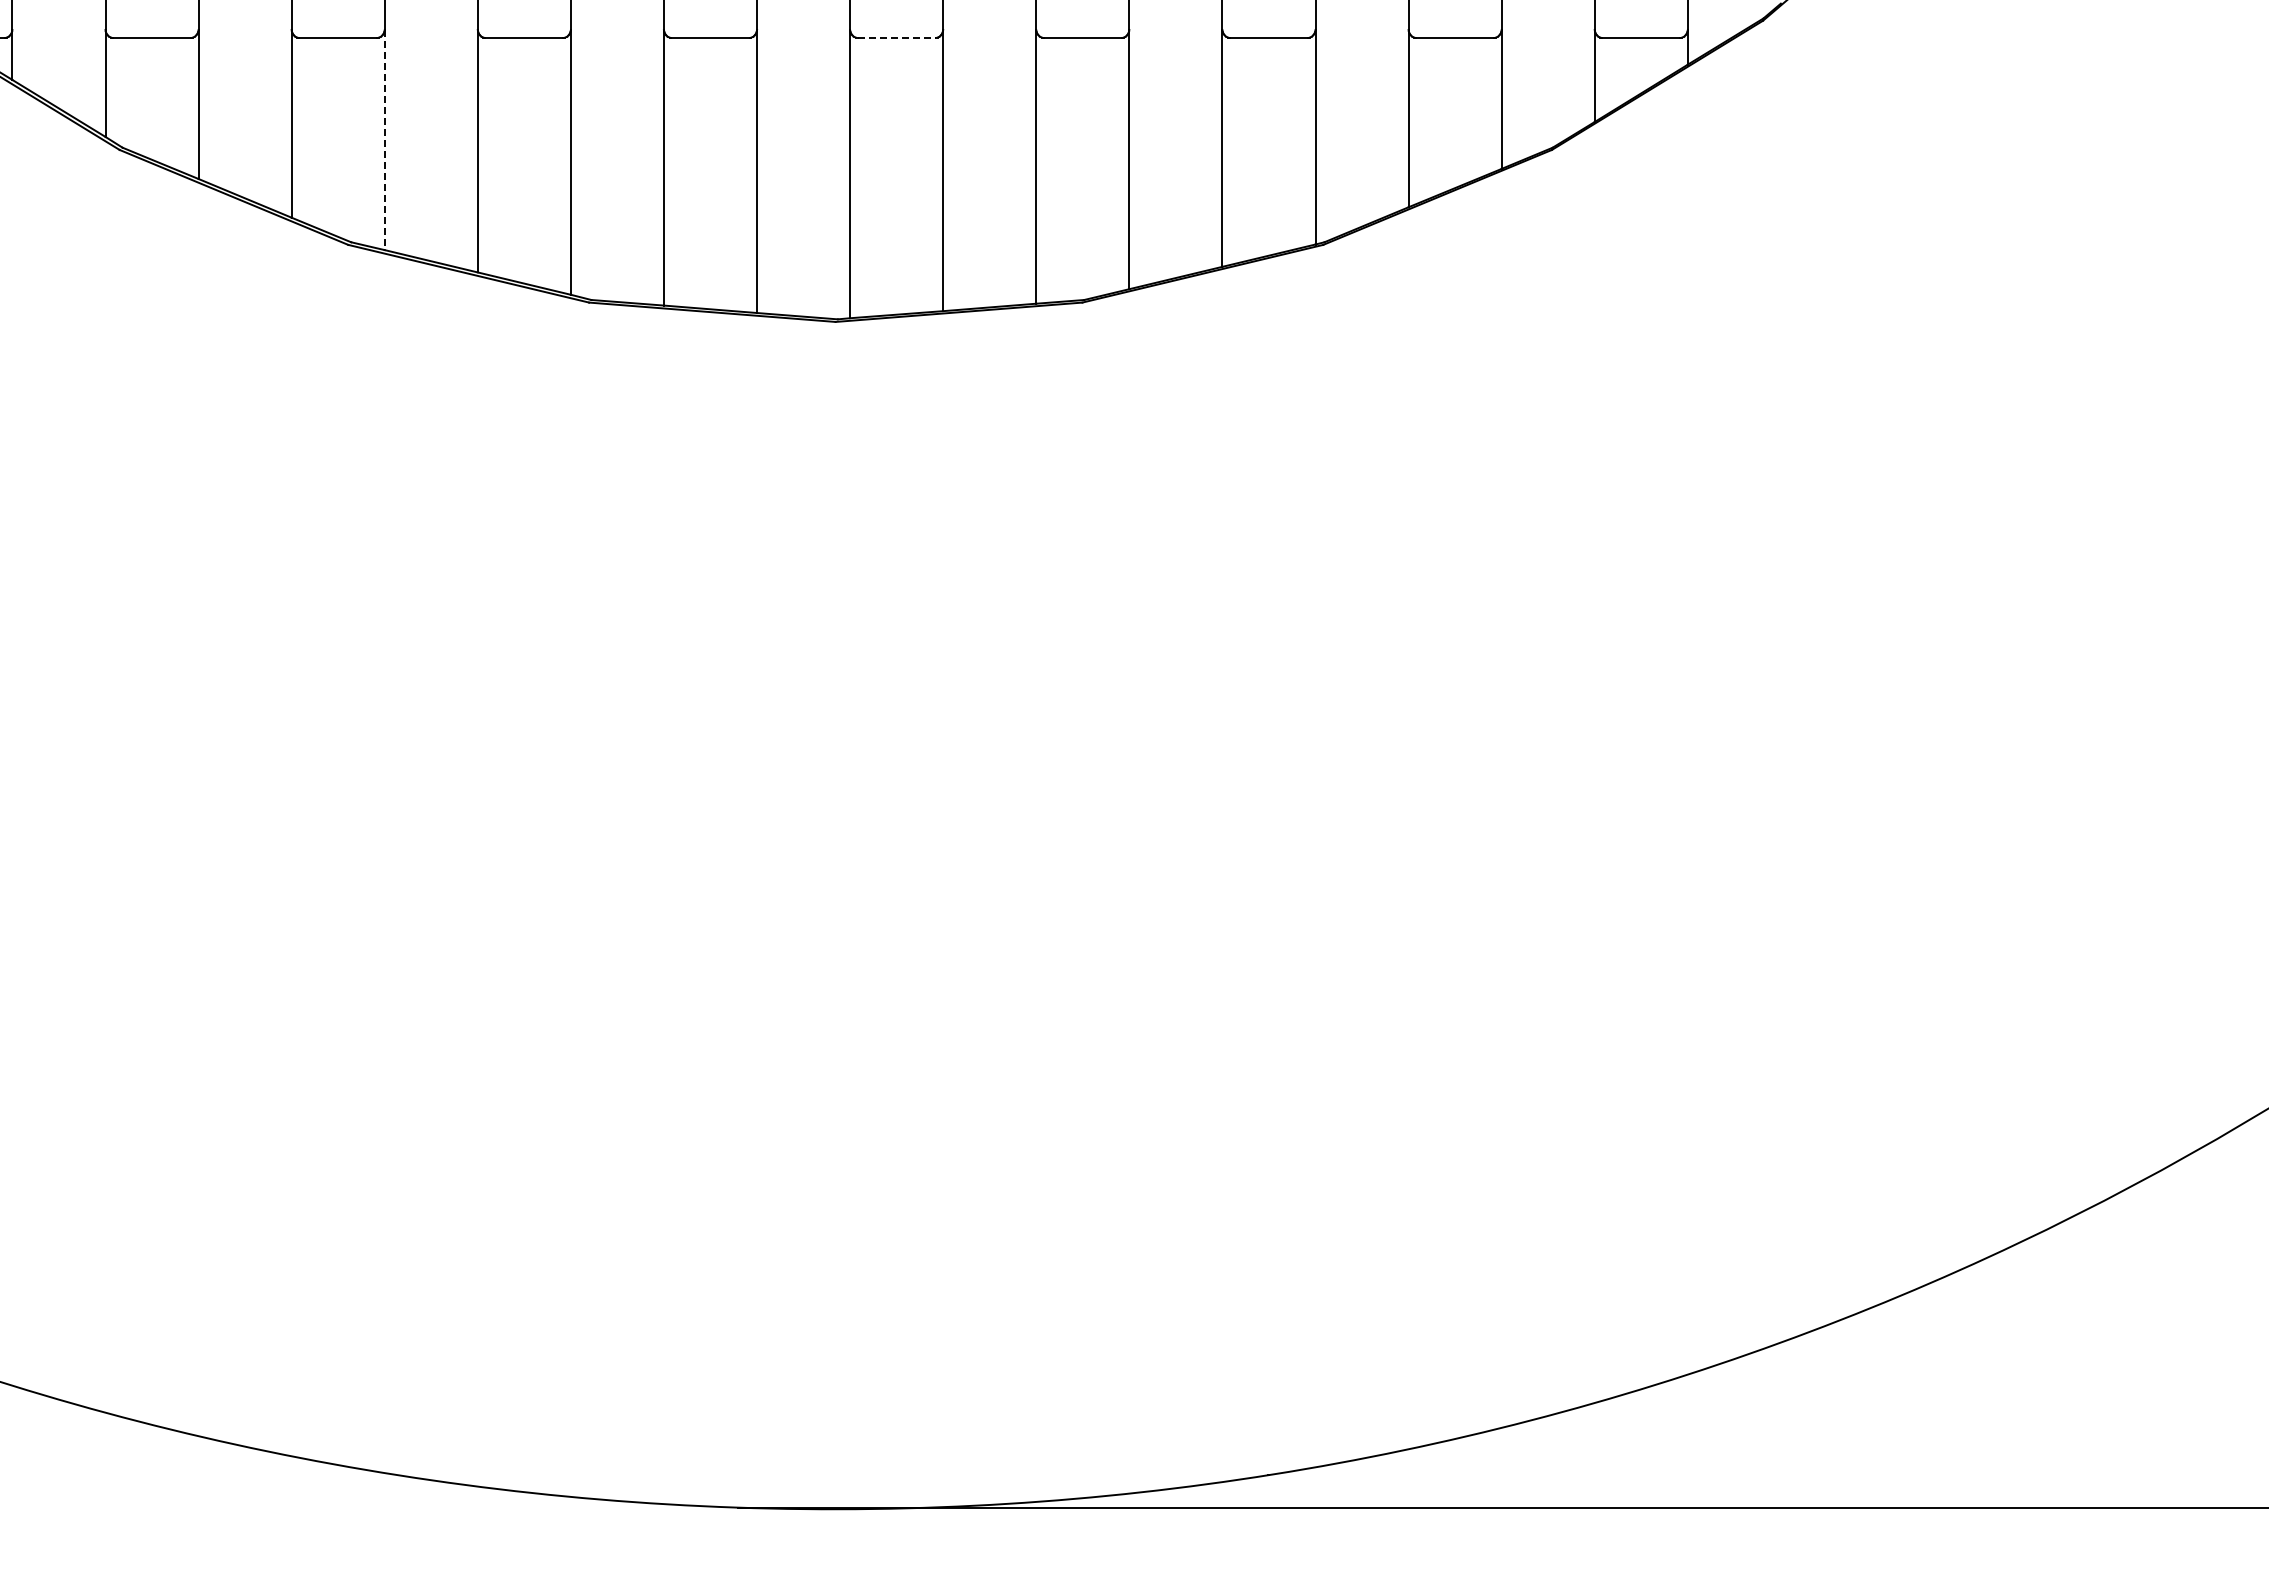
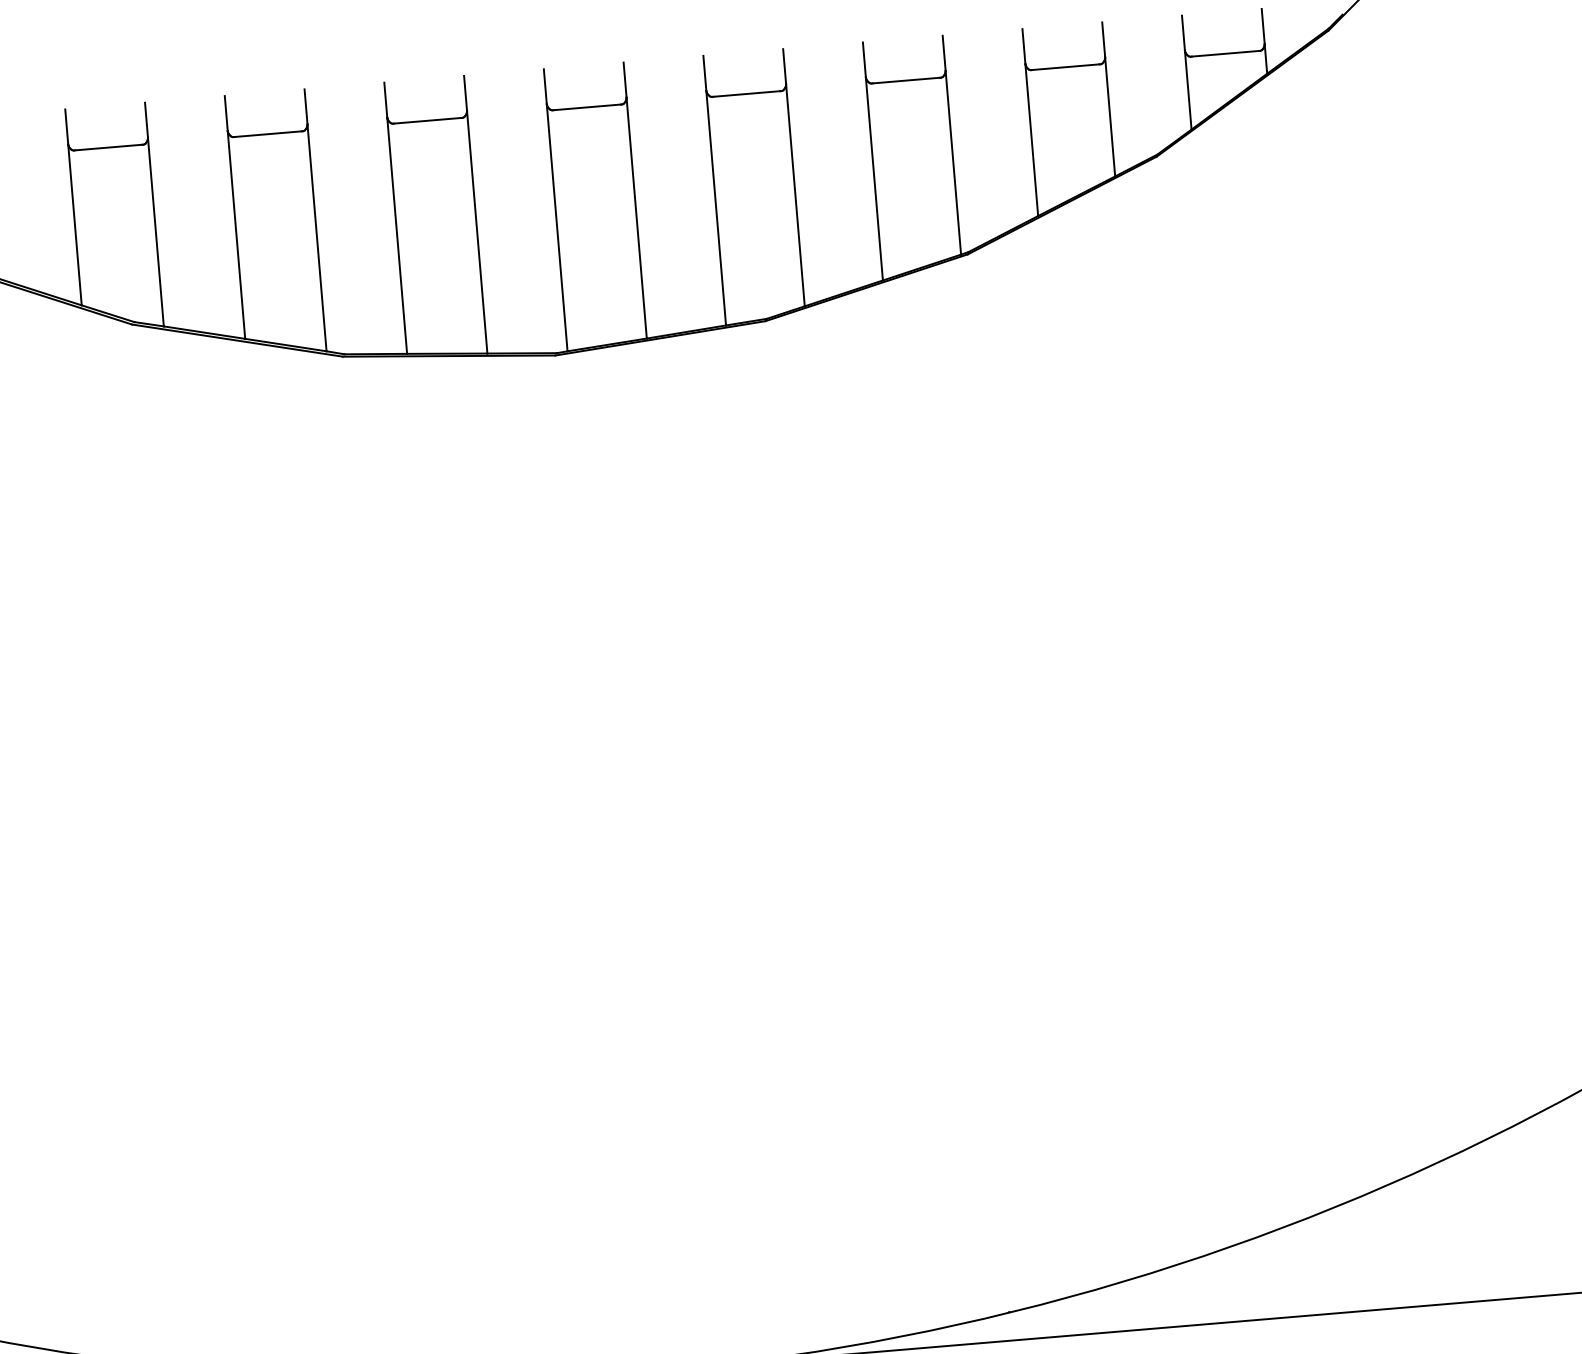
line: (897, 37) -> (587, 107), dashed -> solid
line: (384, 140) -> (155, 232), dashed -> solid

